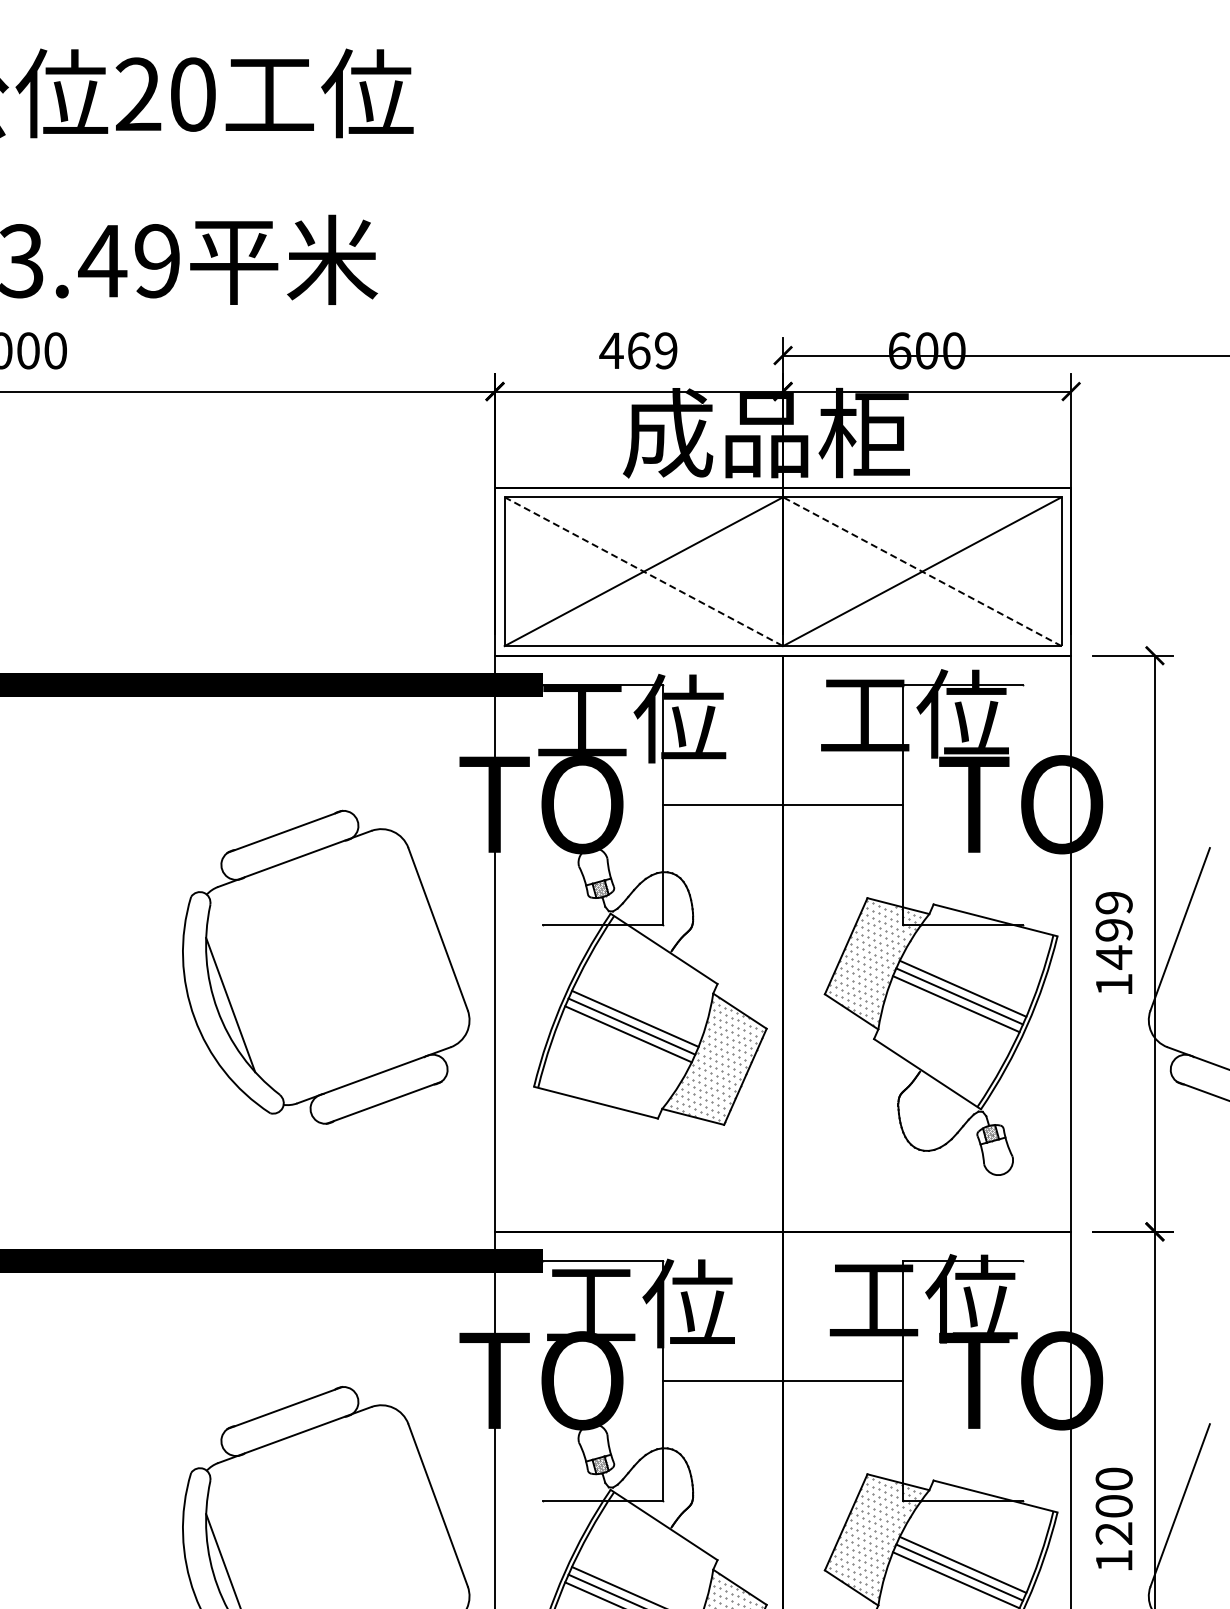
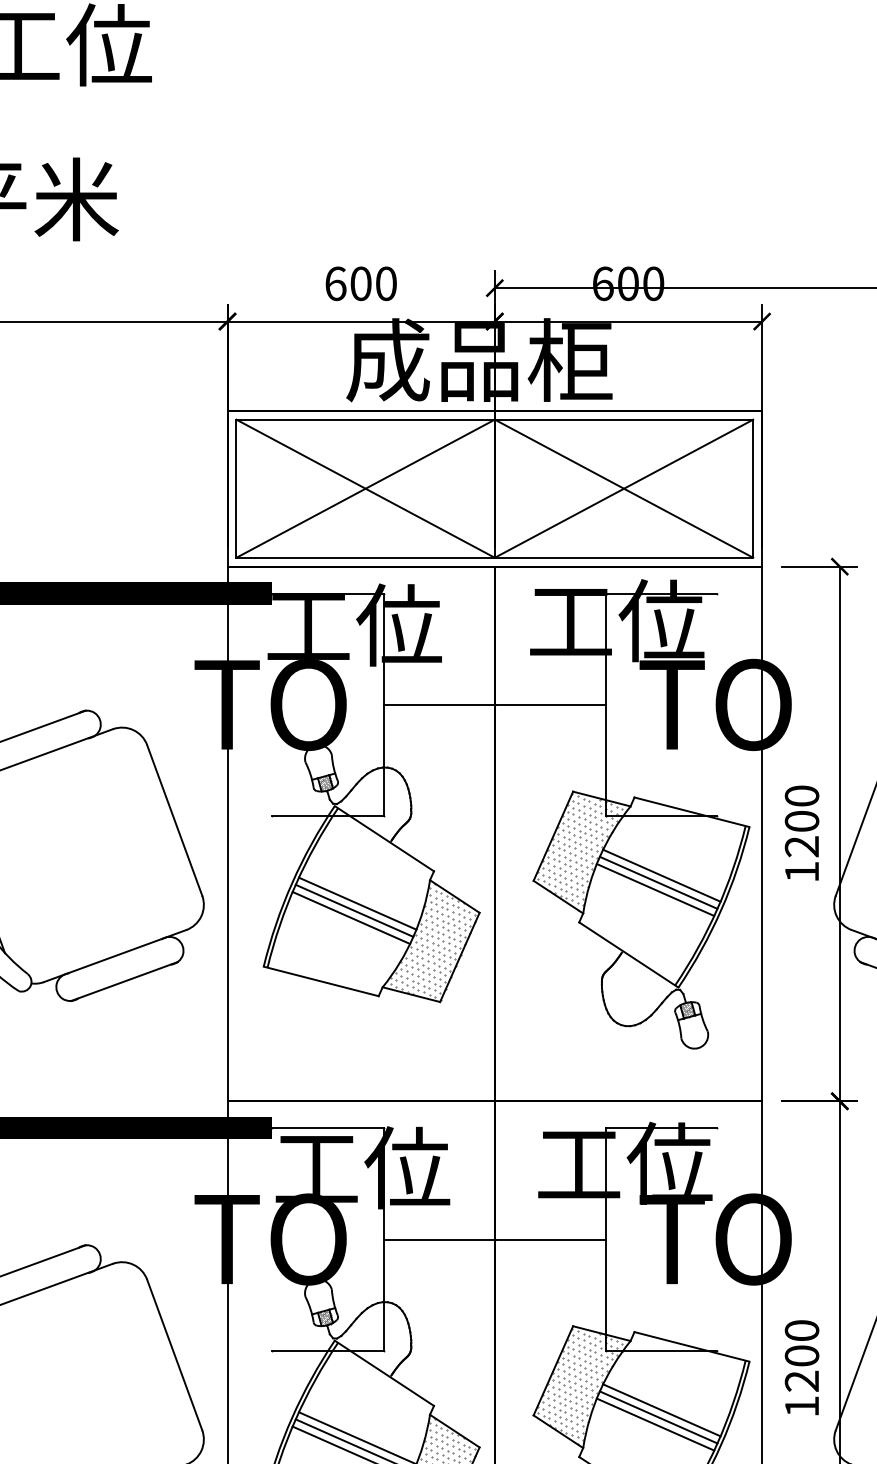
text: (638, 350) -> (360, 283), 469 -> 600
line: (643, 571) -> (365, 488), dashed -> solid
line: (922, 571) -> (624, 488), dashed -> solid
text: (1113, 930) -> (801, 821), 1499 -> 1200

